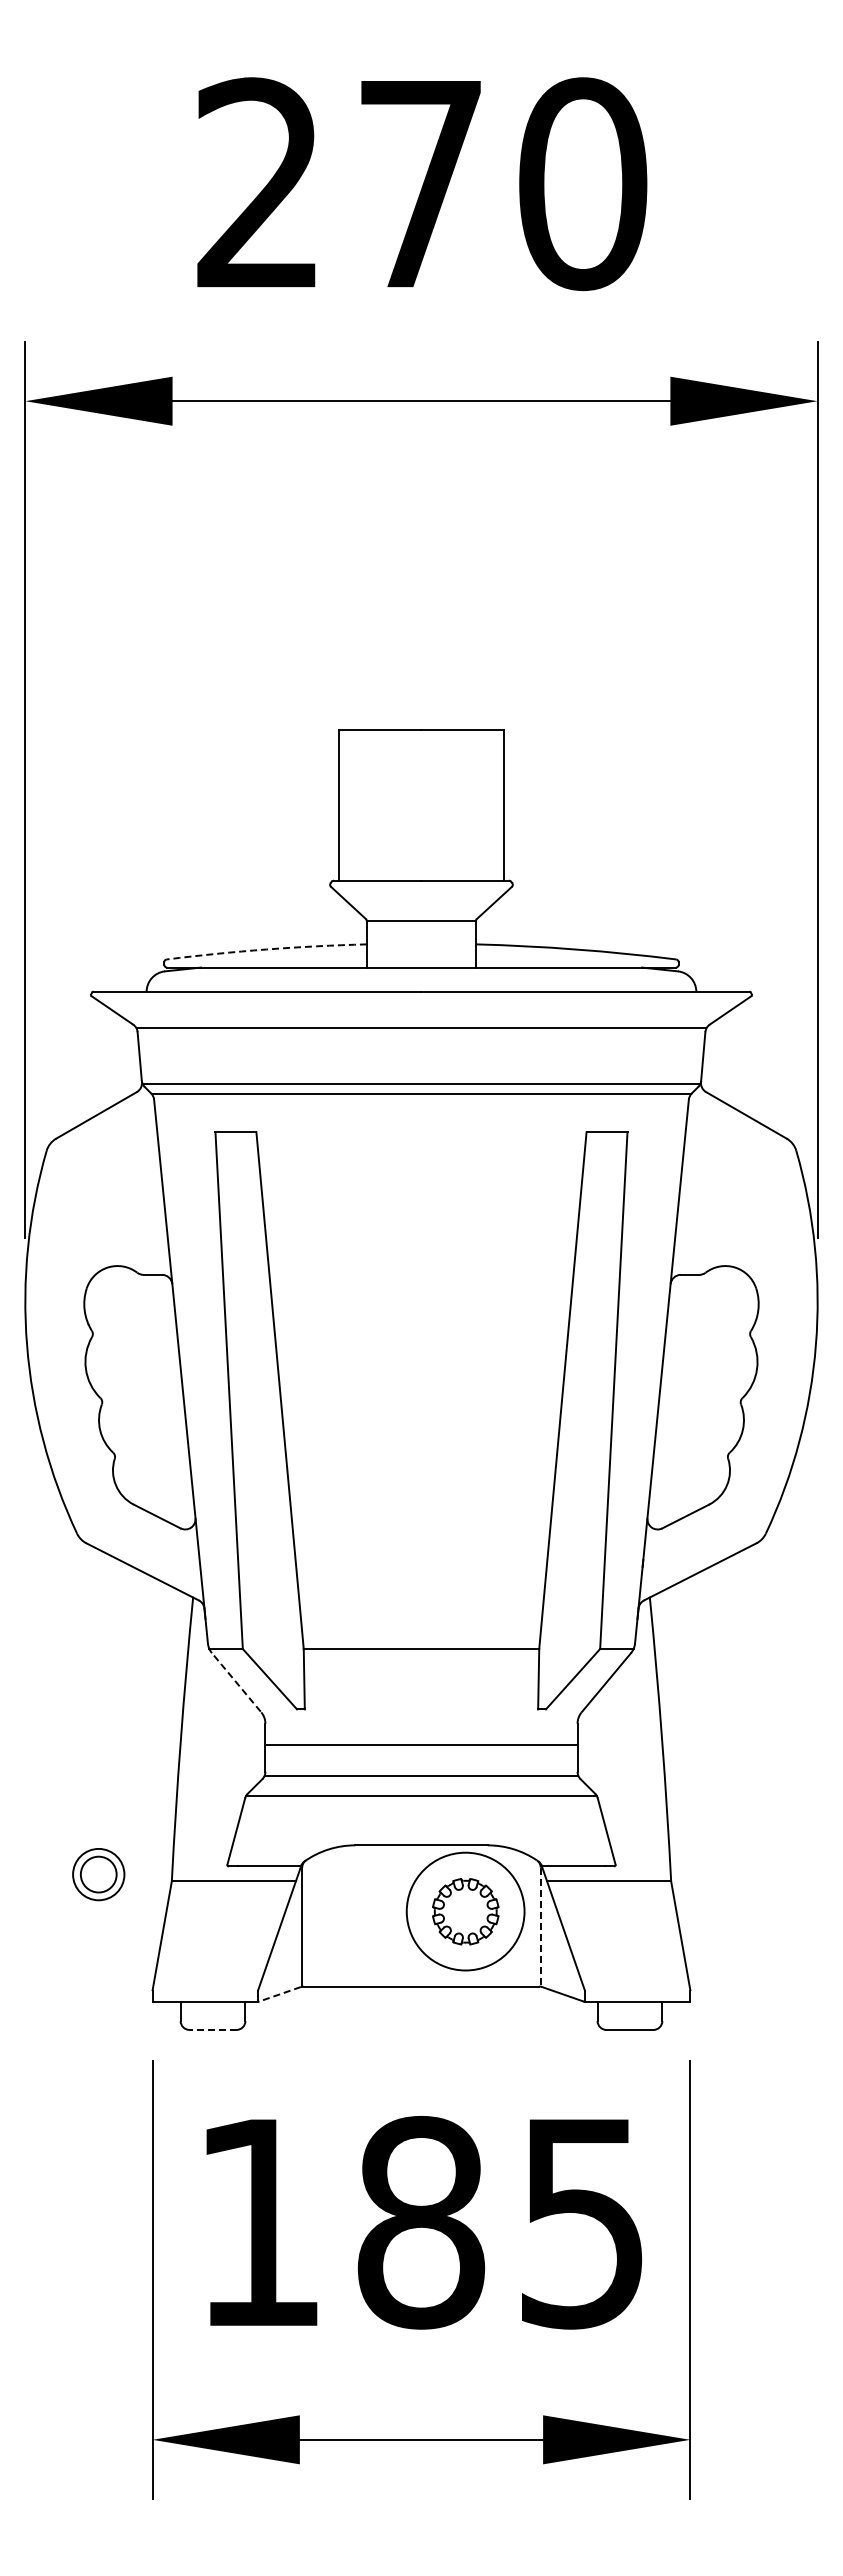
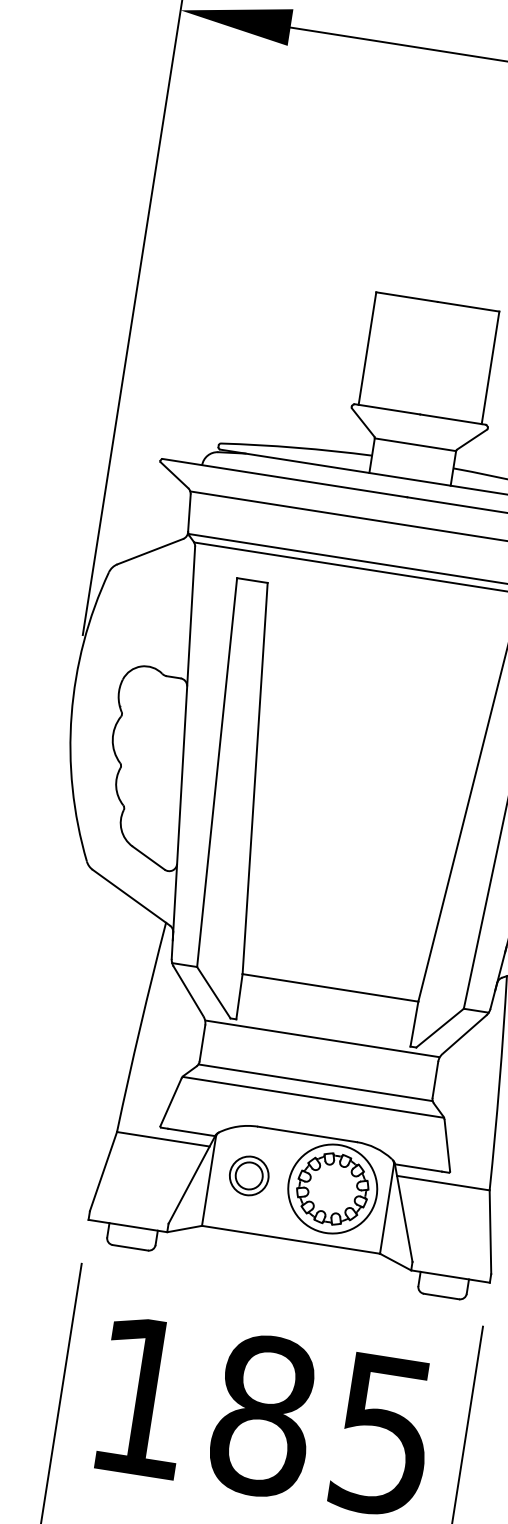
arc: (266, 949) -> (296, 447), dashed -> solid
line: (236, 1682) -> (188, 991), dashed -> solid
line: (421, 1745) -> (322, 1039), moved
part: (98, 1874) -> (249, 1175), moved
part: (465, 1911) -> (332, 1188), size x1.43
line: (540, 1927) -> (386, 1209), dashed -> solid
line: (280, 1994) -> (184, 1229), dashed -> solid
line: (213, 2029) -> (130, 1247), dashed -> solid

